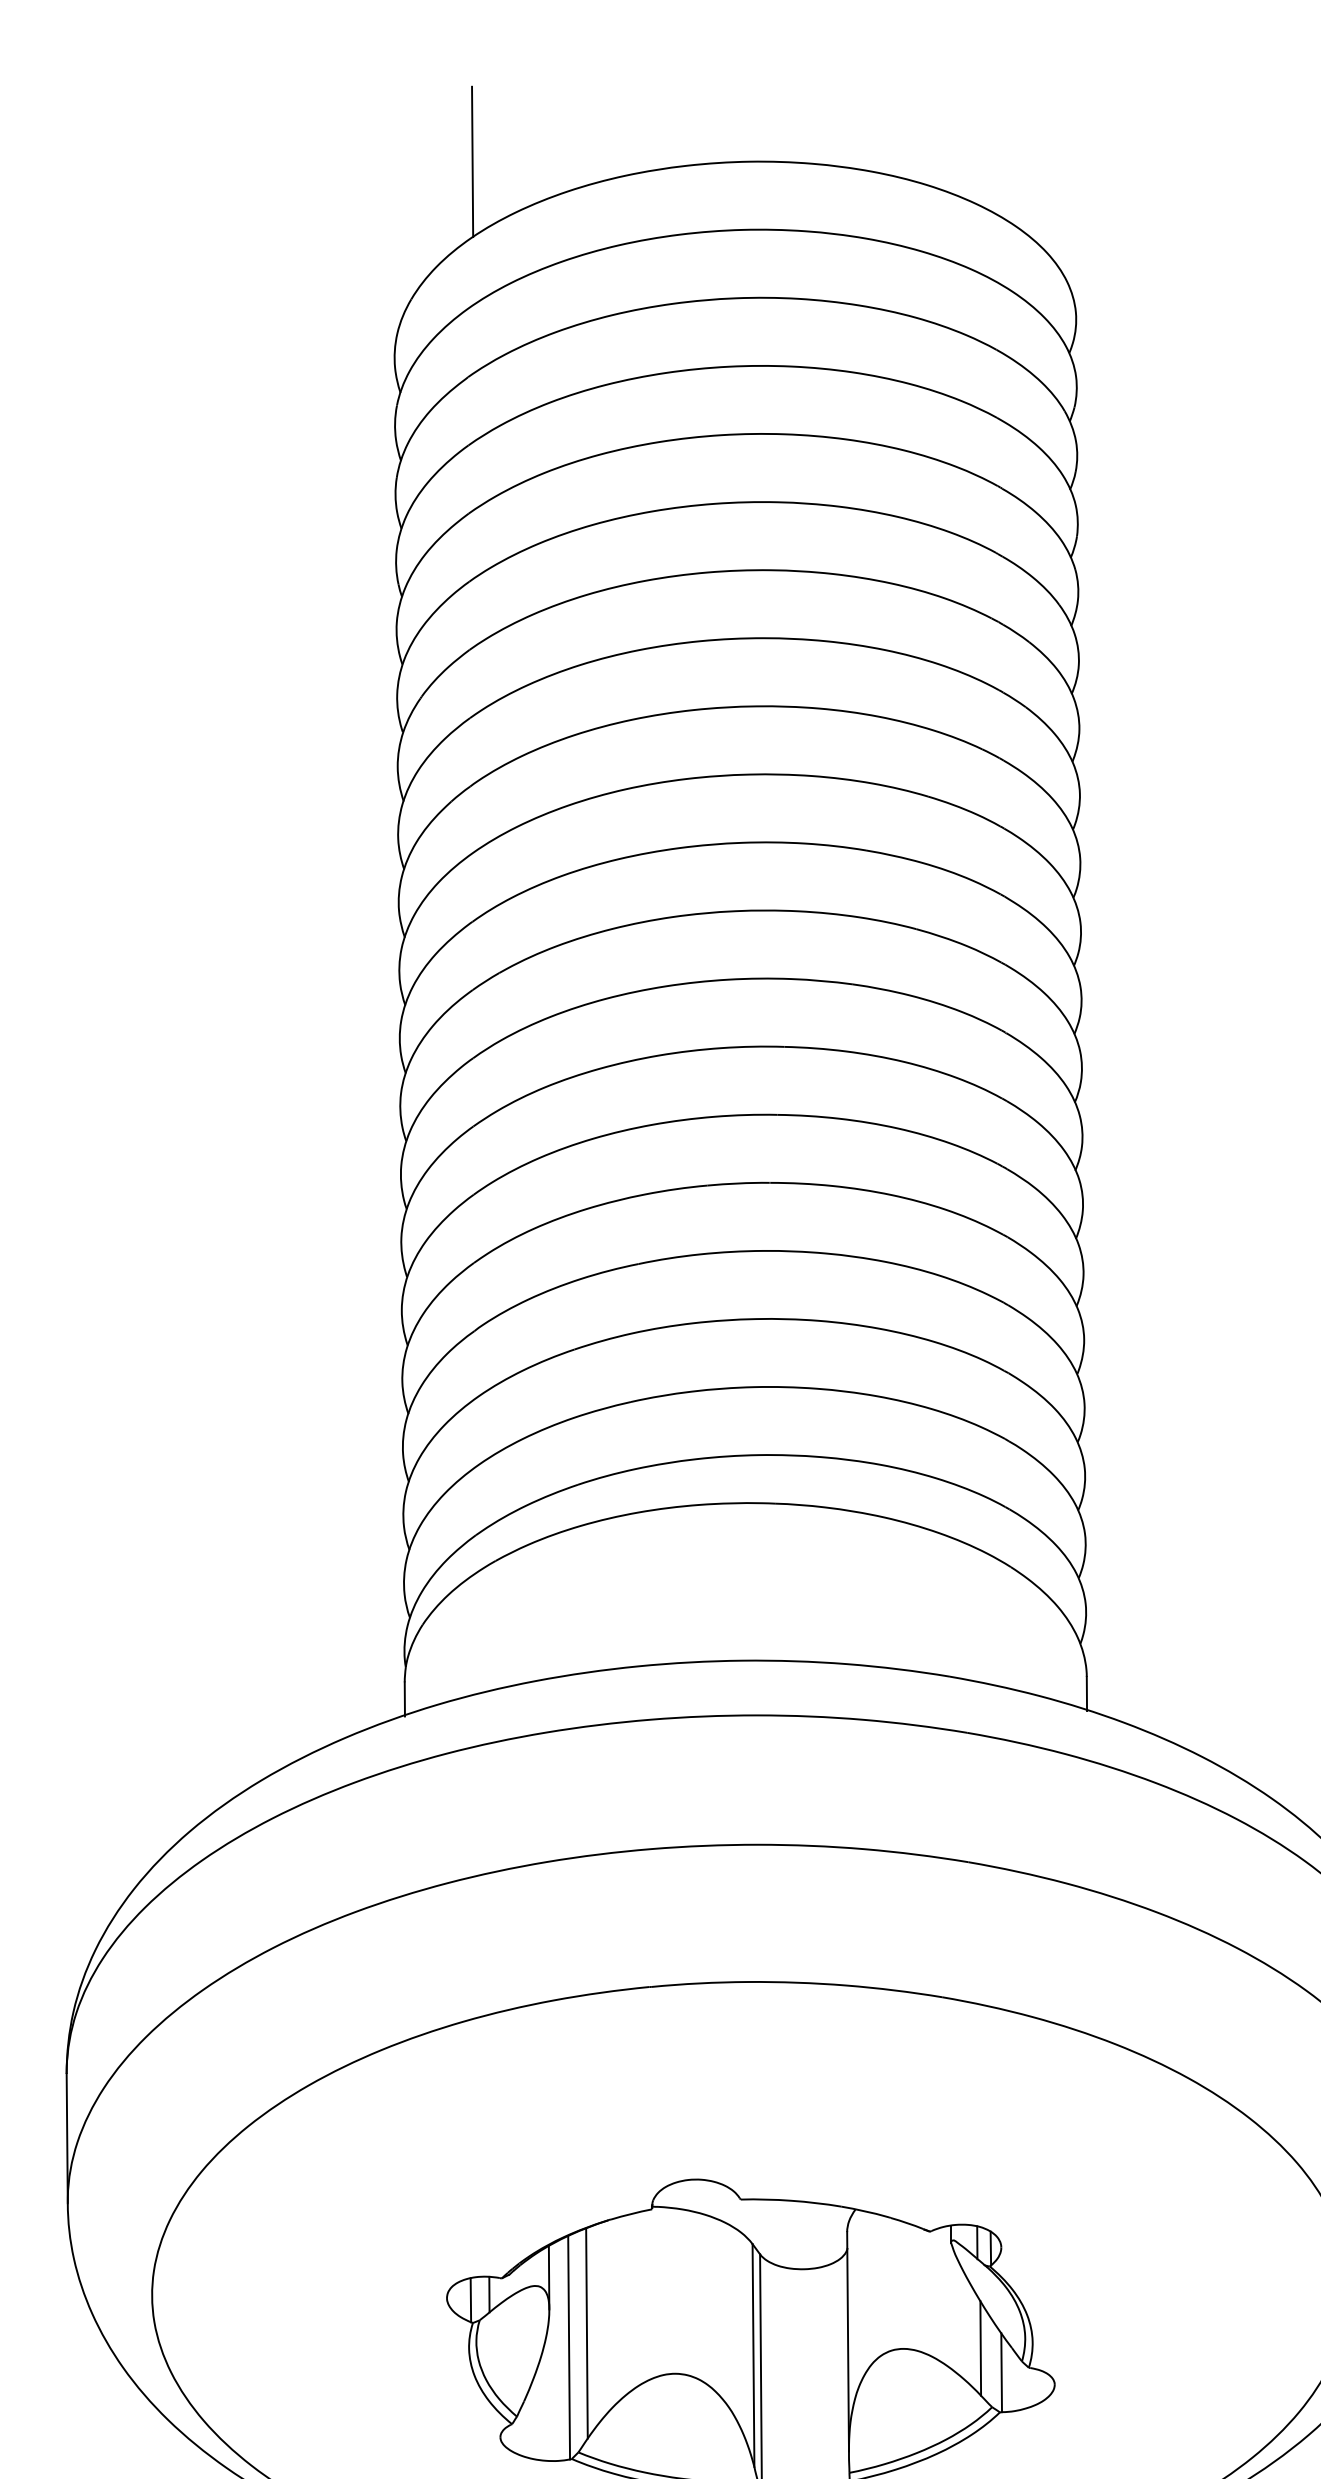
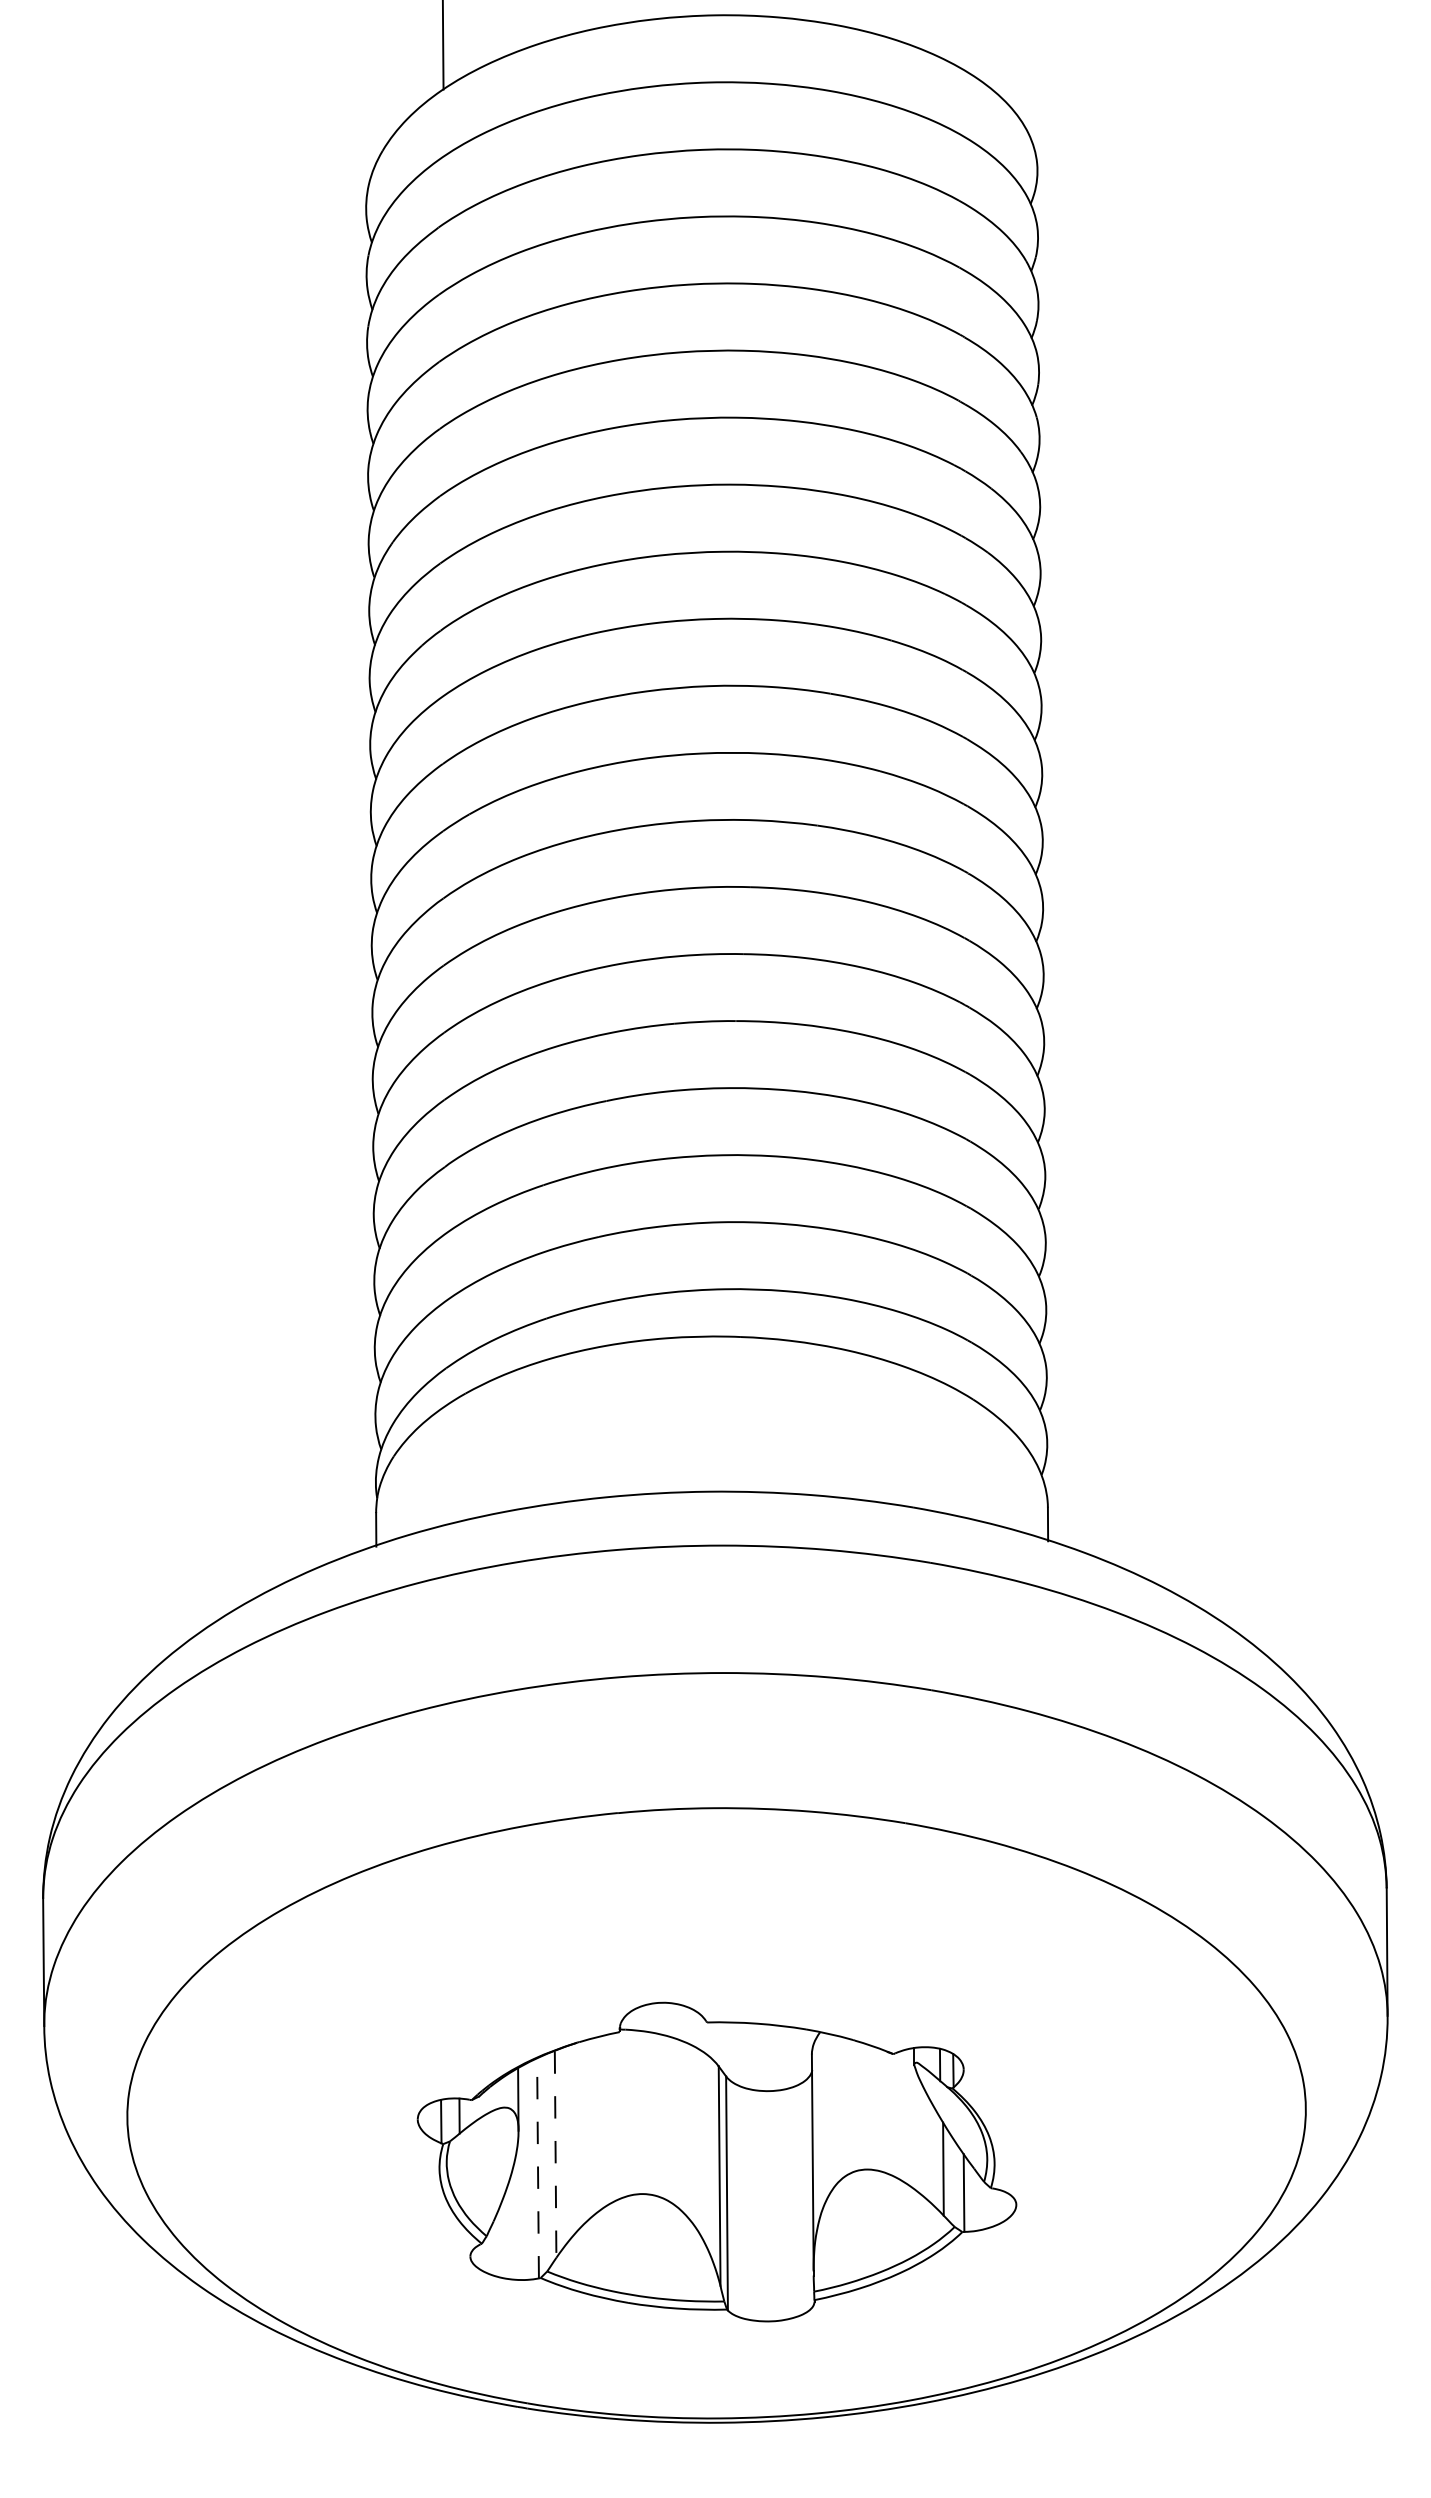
line: (586, 2334) -> (555, 2155), solid -> dashed
line: (569, 2346) -> (538, 2167), solid -> dashed

